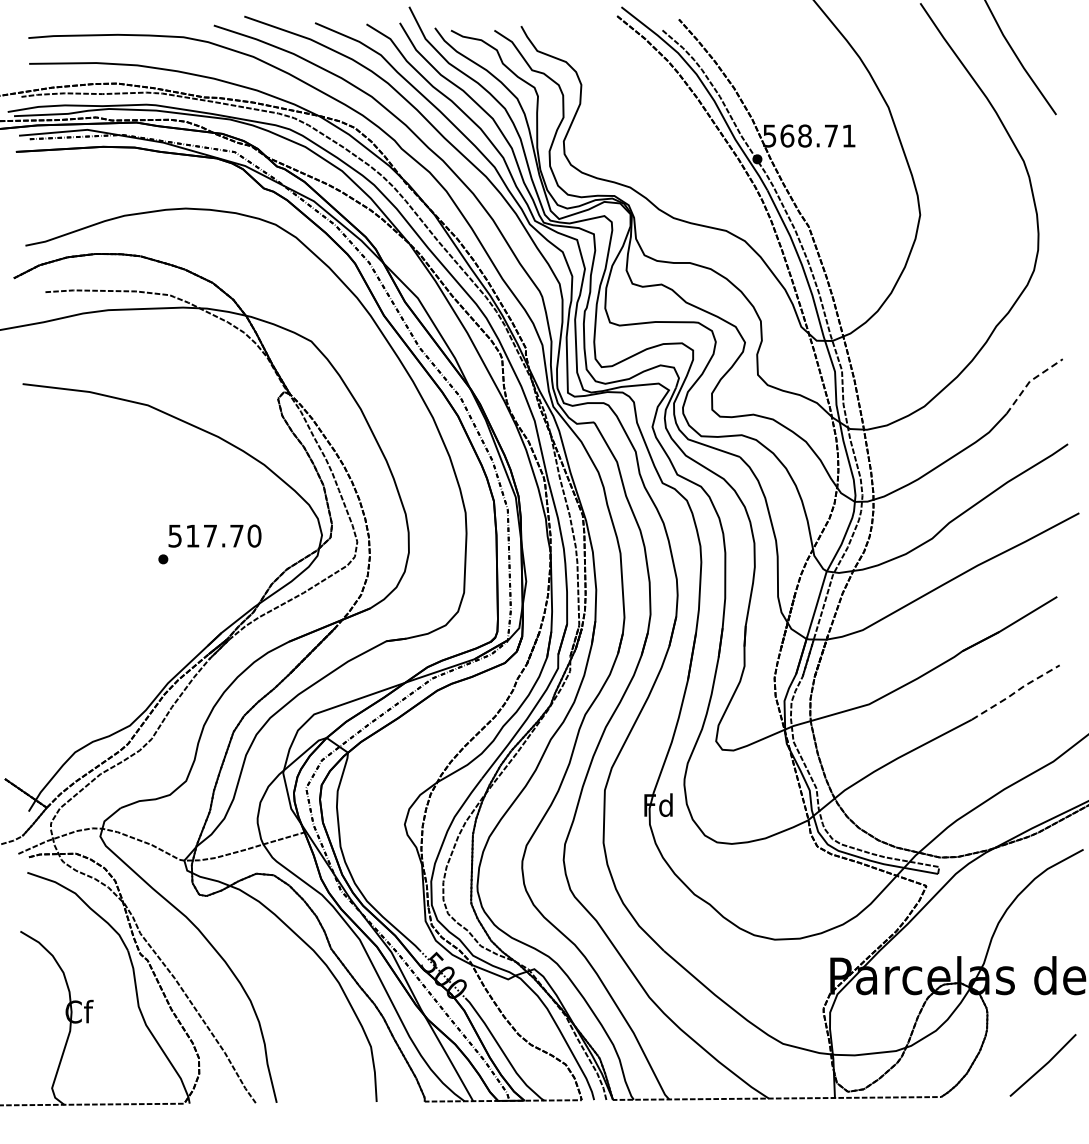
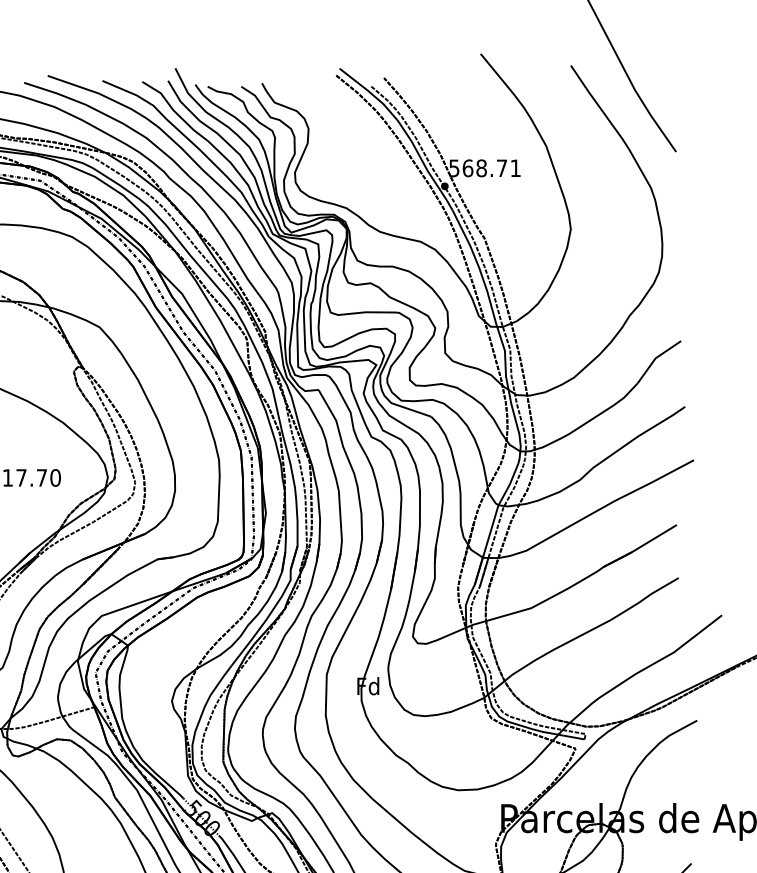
line: (1029, 381) -> (655, 358), dashed -> solid
line: (1015, 692) -> (644, 598), dashed -> solid

